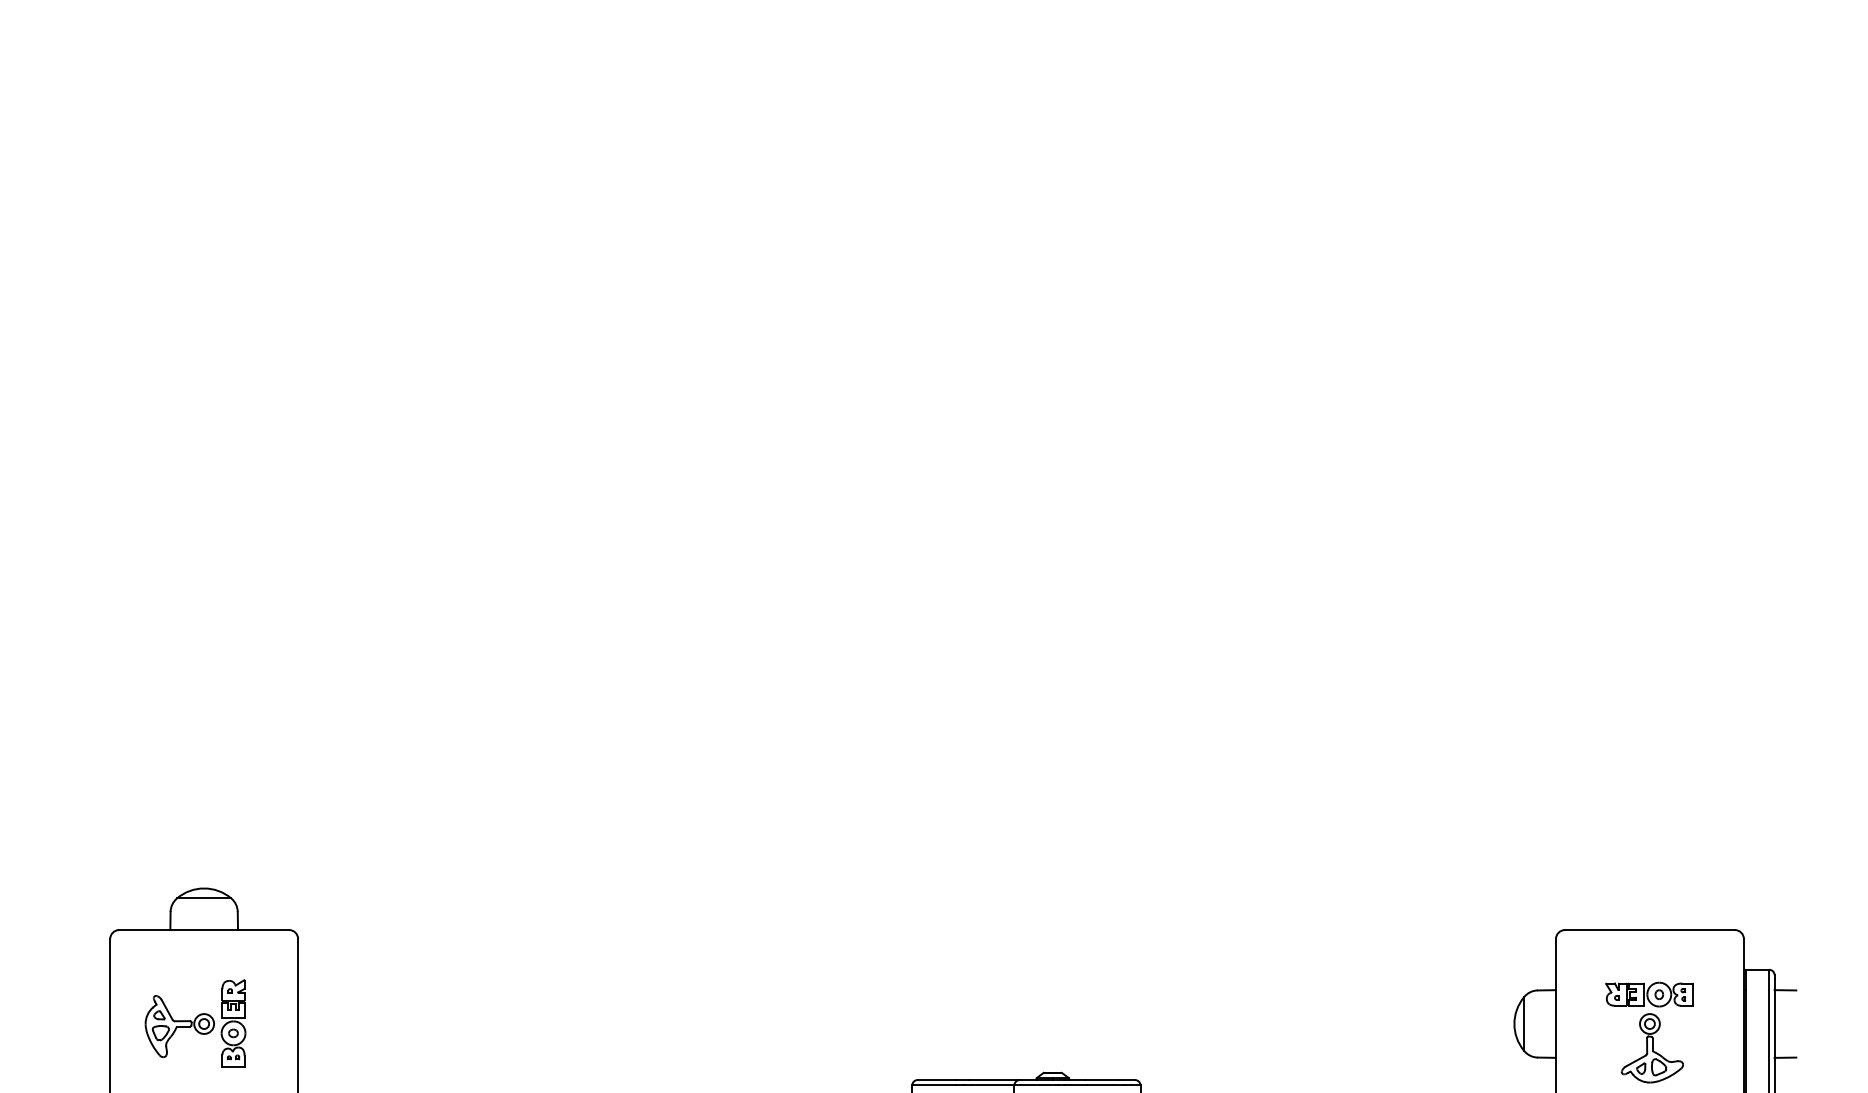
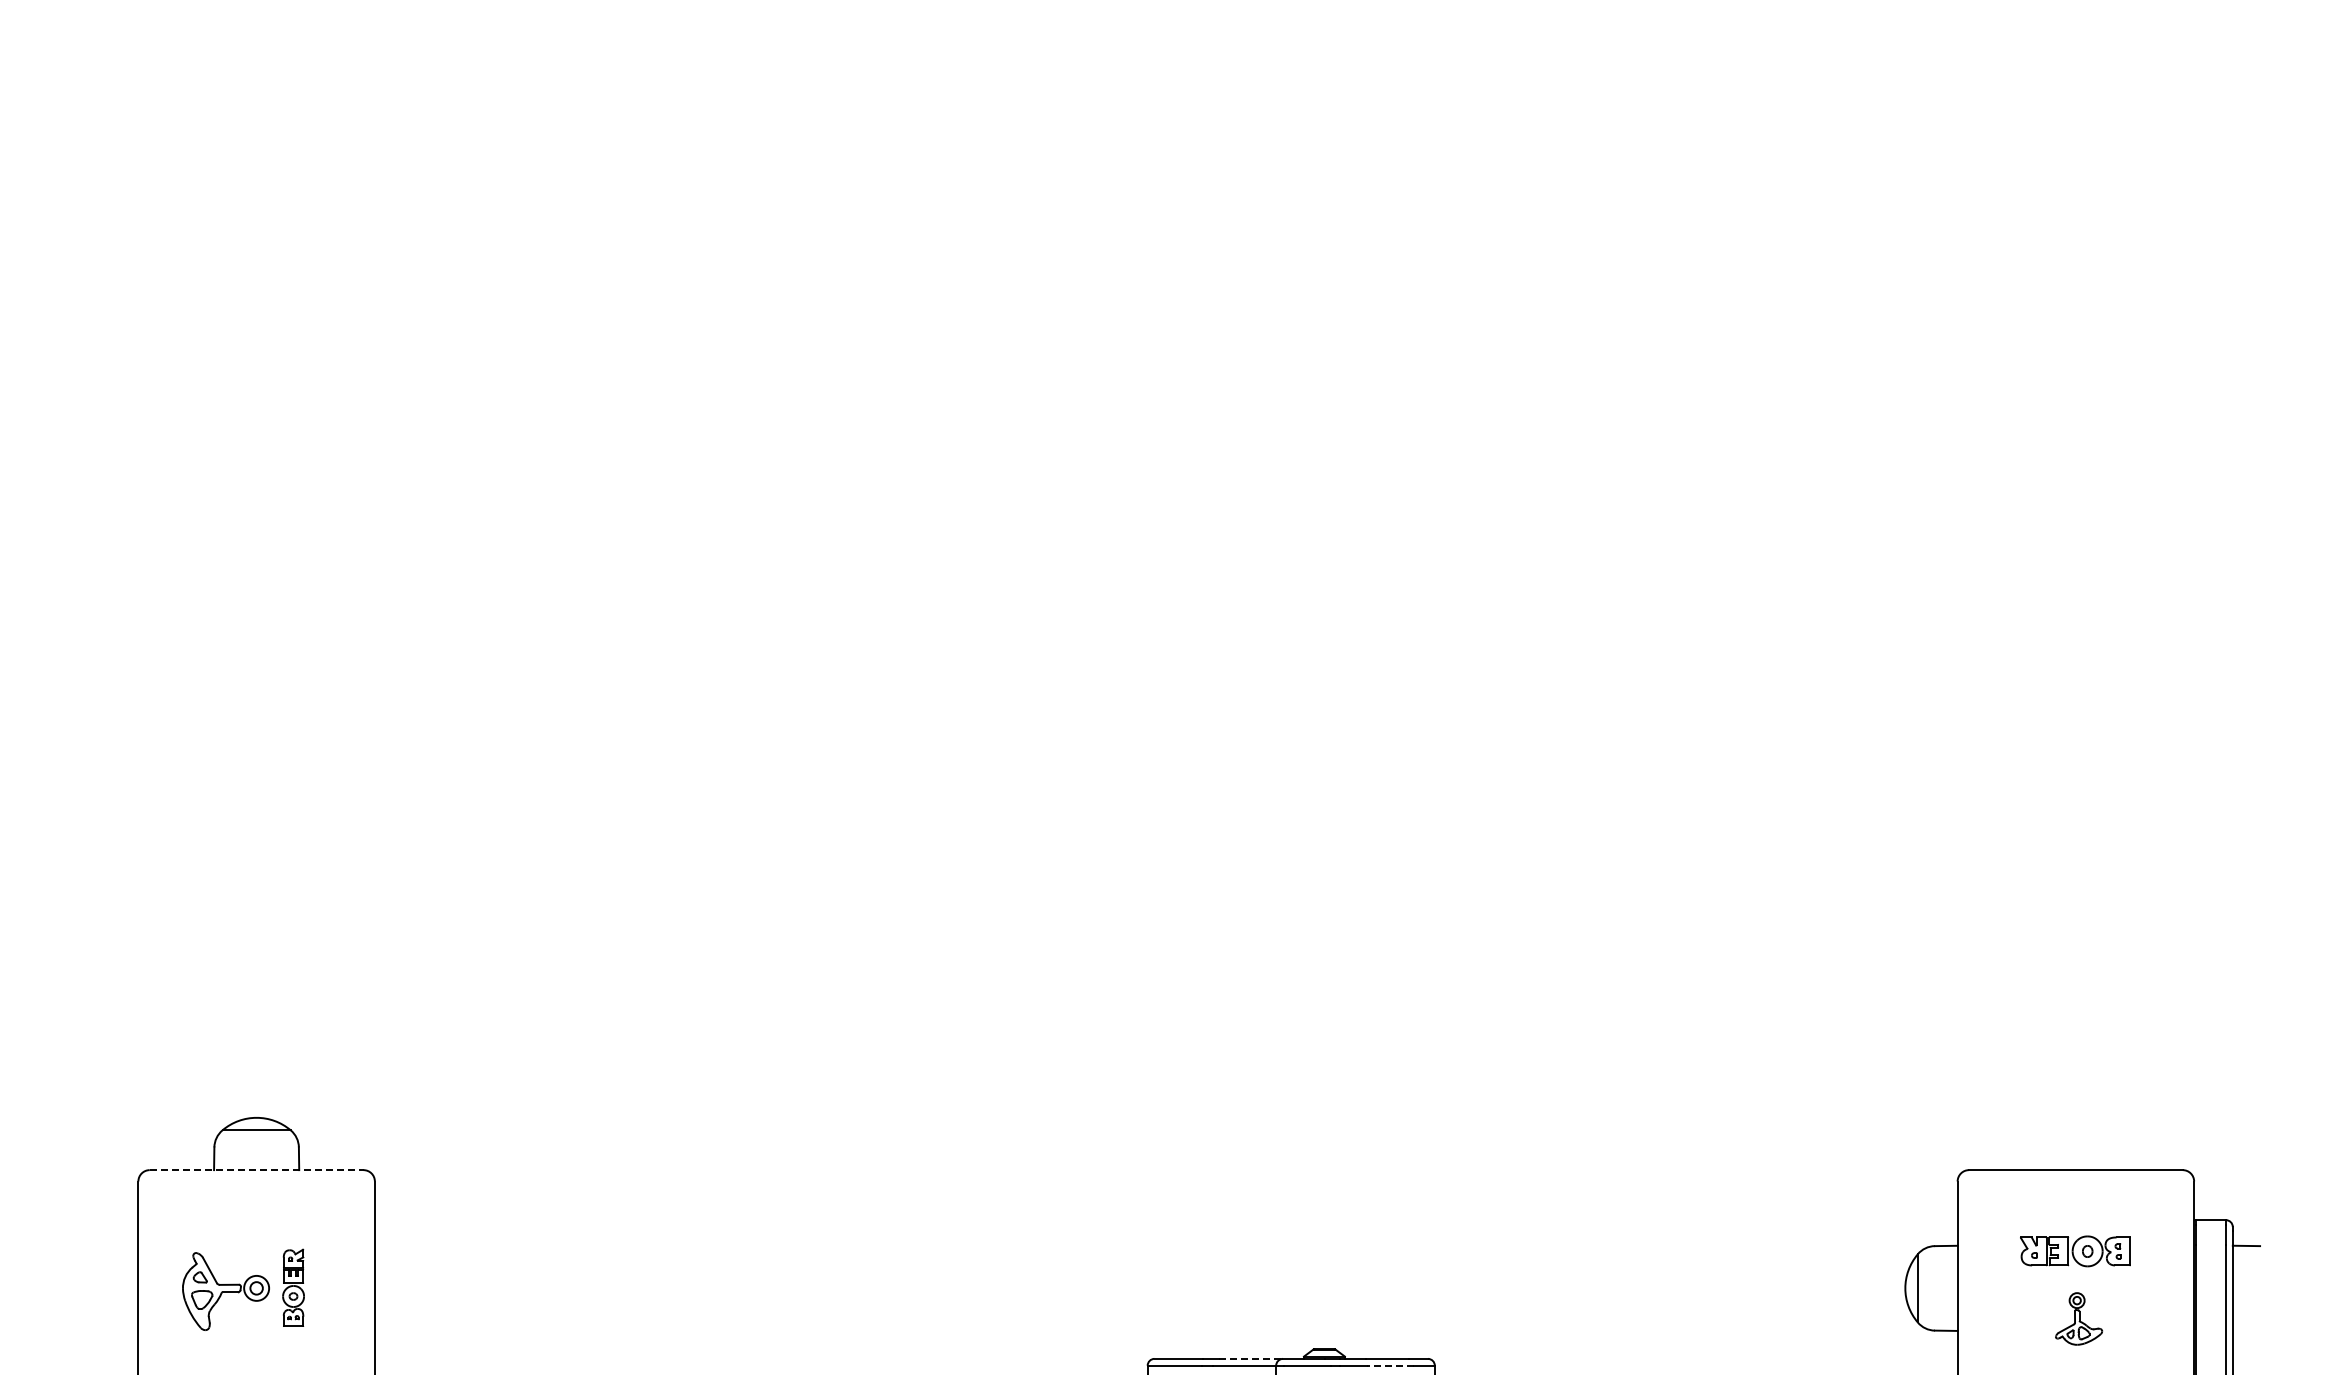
line: (204, 930) -> (256, 1170), solid -> dashed
part: (233, 1023) -> (293, 1287), size x0.7
part: (1652, 1047) -> (2078, 1318), size x0.6
line: (1785, 1057) -> (2246, 1330), removed
line: (994, 1079) -> (1251, 1358), solid -> dashed
line: (1105, 1085) -> (1390, 1365), solid -> dashed

